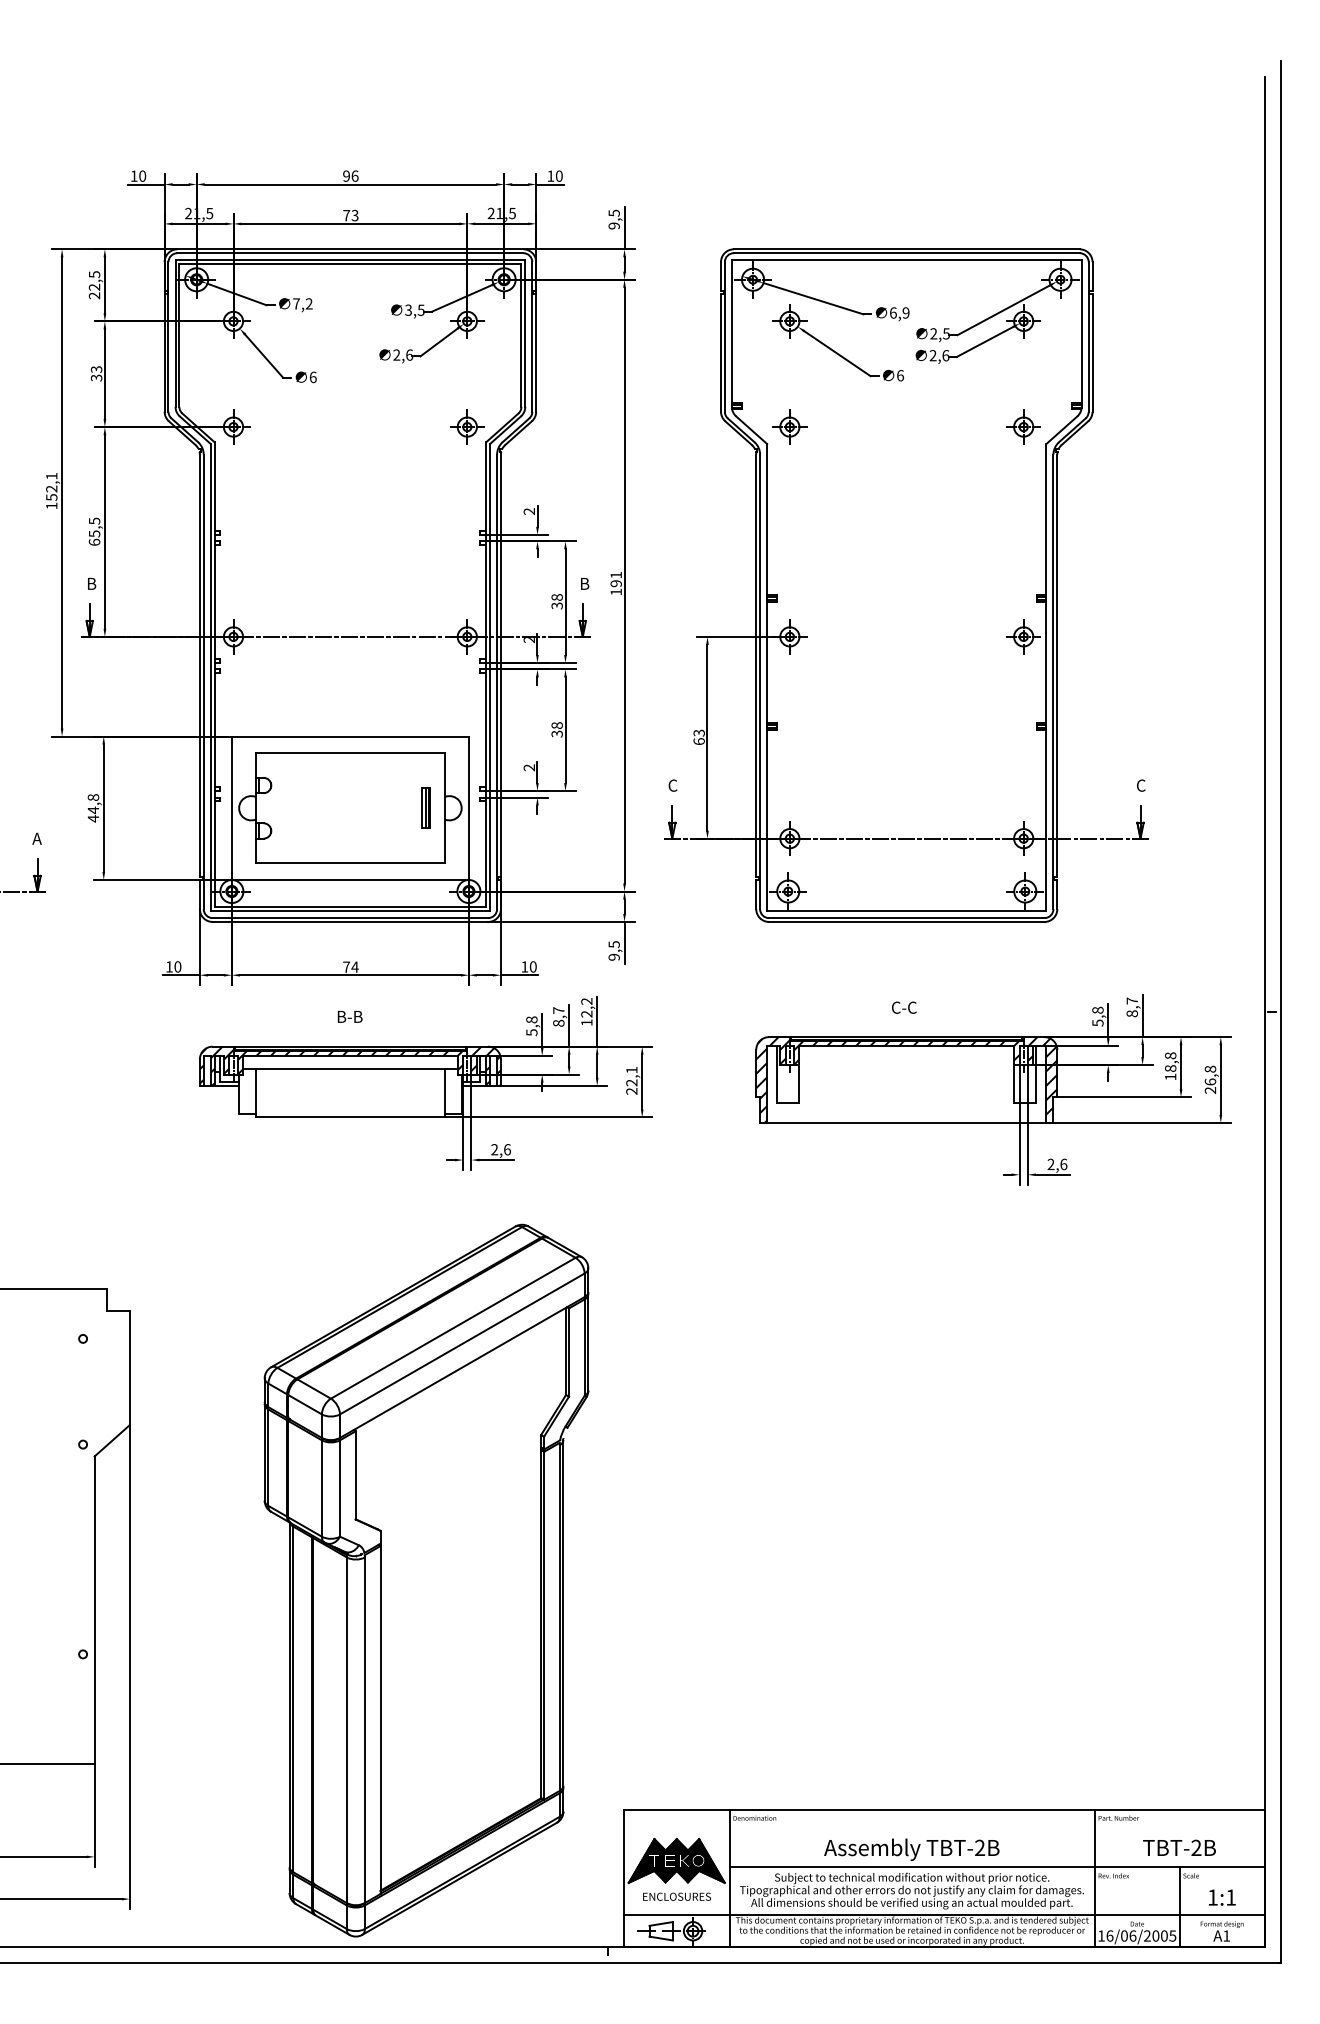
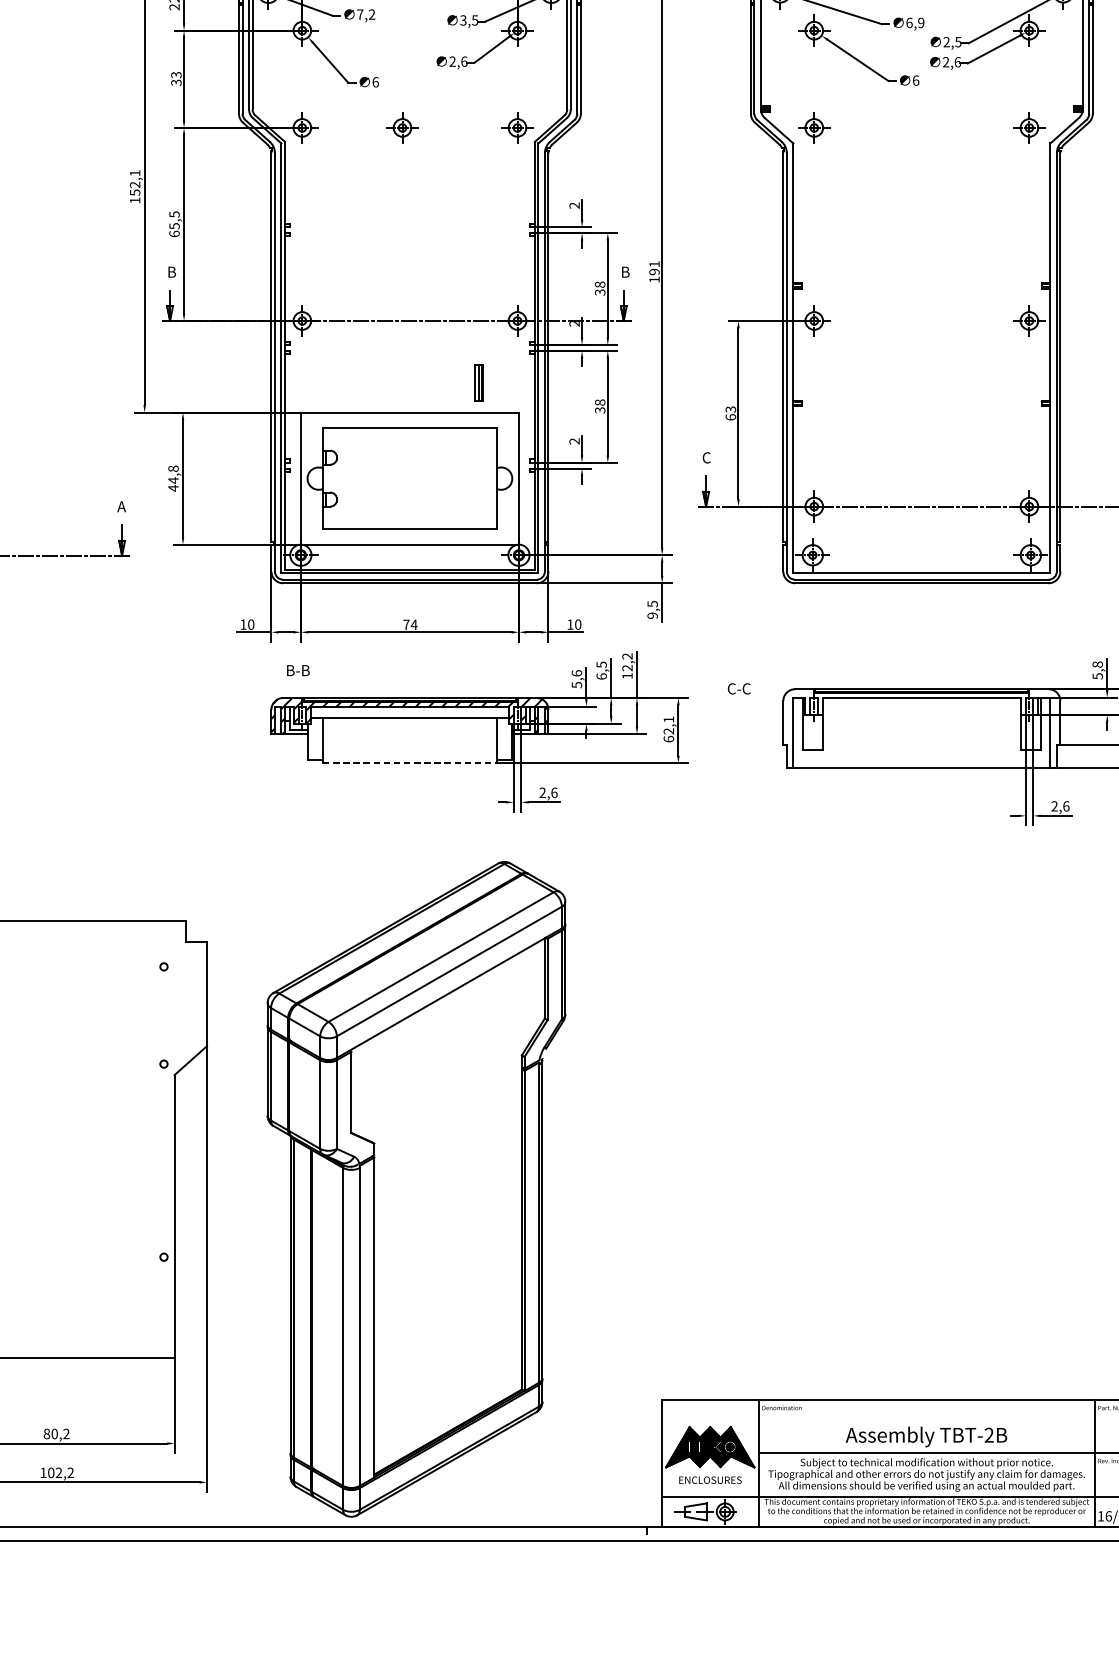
part: (342, 426) -> (402, 127), added
part: (425, 807) -> (479, 382), moved
text: (904, 1007) -> (739, 688), moved
text: (349, 1016) -> (297, 670), moved
text: (558, 1016) -> (601, 670), 8,7 -> 6,5
text: (531, 1019) -> (576, 673), 5,8 -> 5,6
hatch: (906, 1079) -> (921, 728), removed
text: (631, 1090) -> (668, 738), 22,1 -> 62,1
line: (350, 1117) -> (410, 763), solid -> dashed
part: (426, 1580) -> (416, 1189), moved

